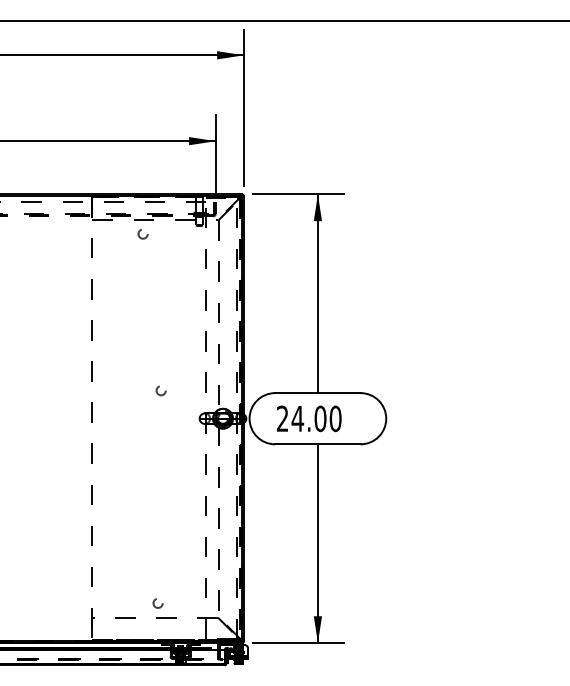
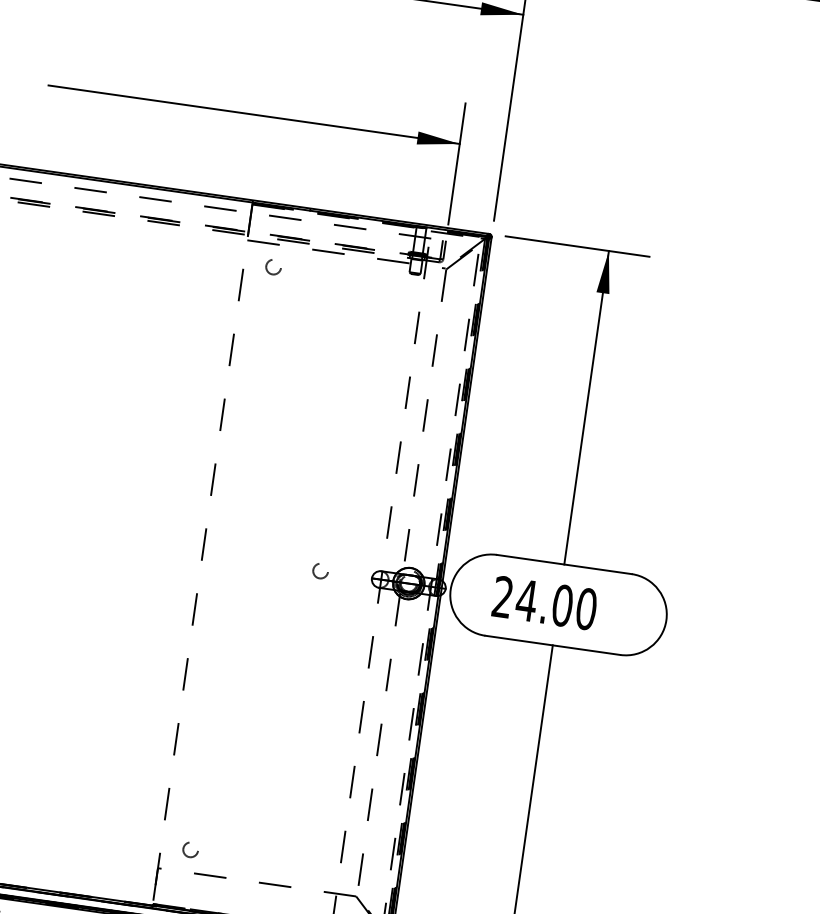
circle: (142, 234) -> (272, 267), moved
circle: (160, 390) -> (319, 570), moved
circle: (157, 603) -> (189, 849), moved

